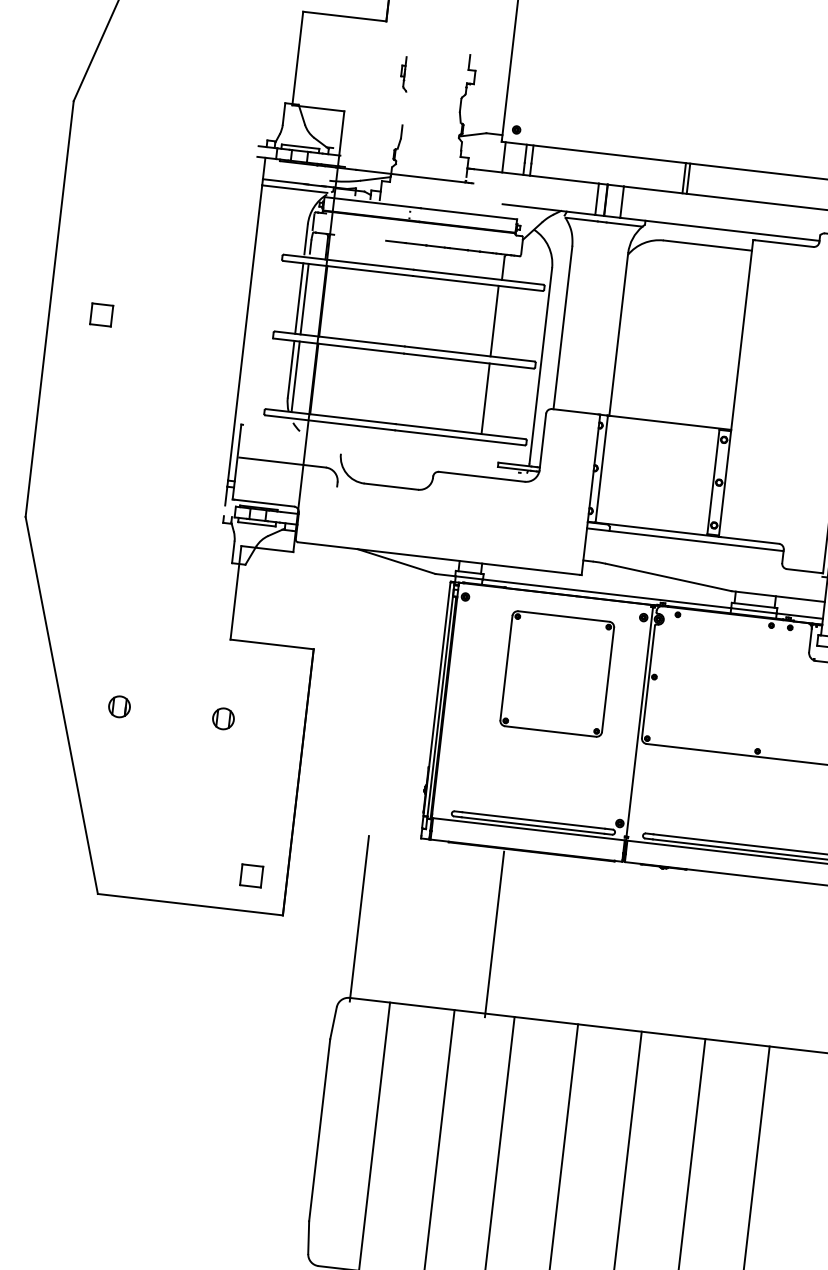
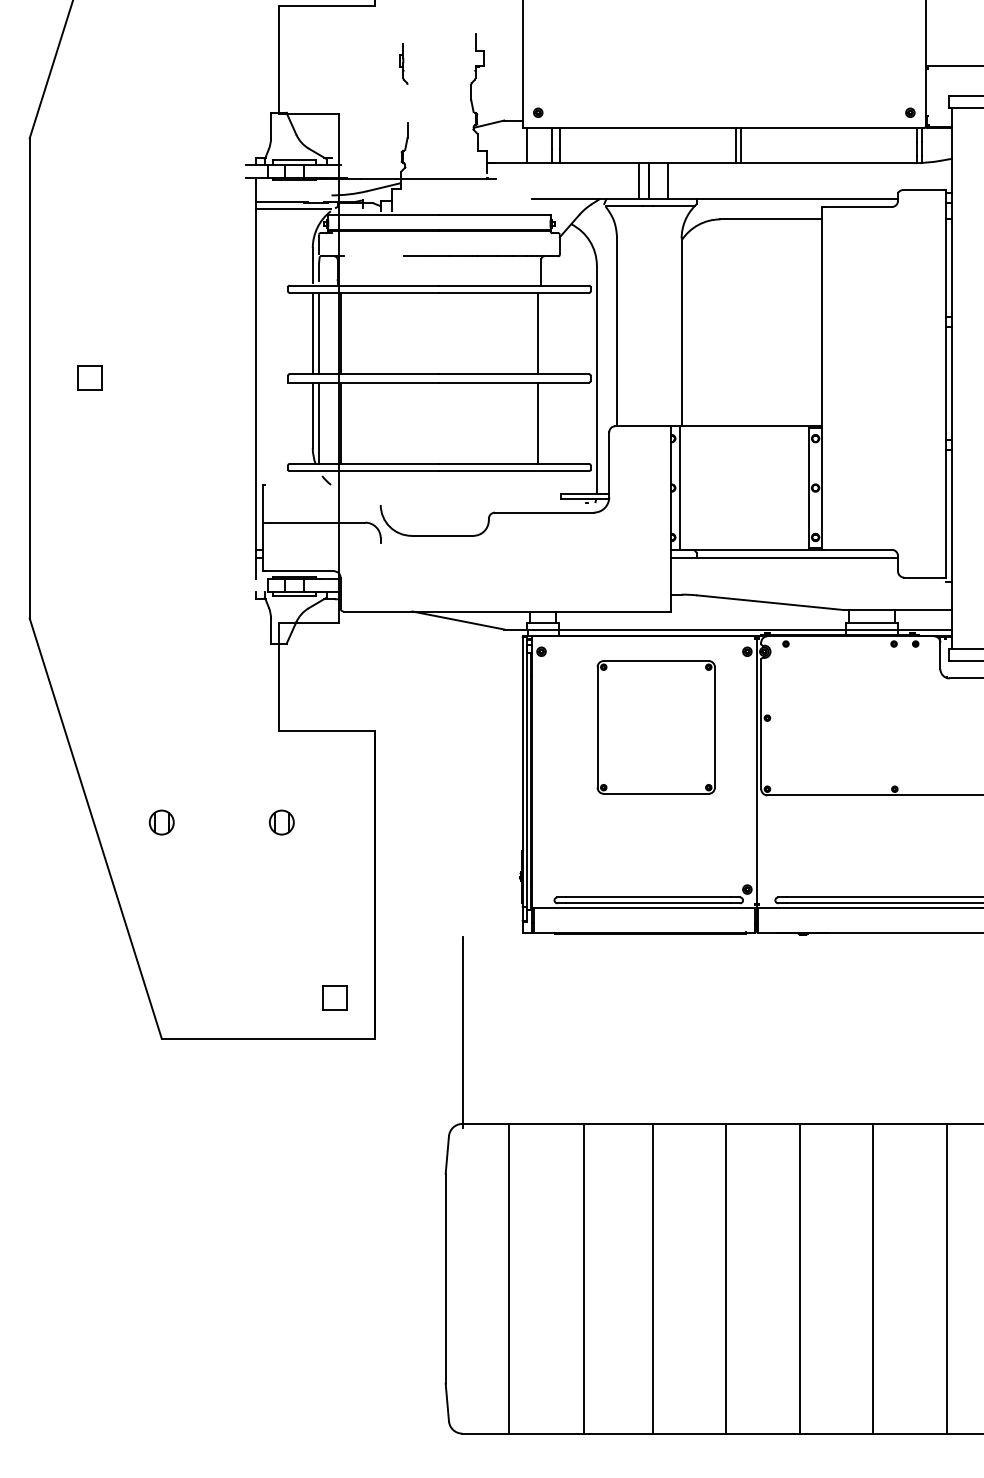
line: (494, 934) -> (619, 1032), removed

